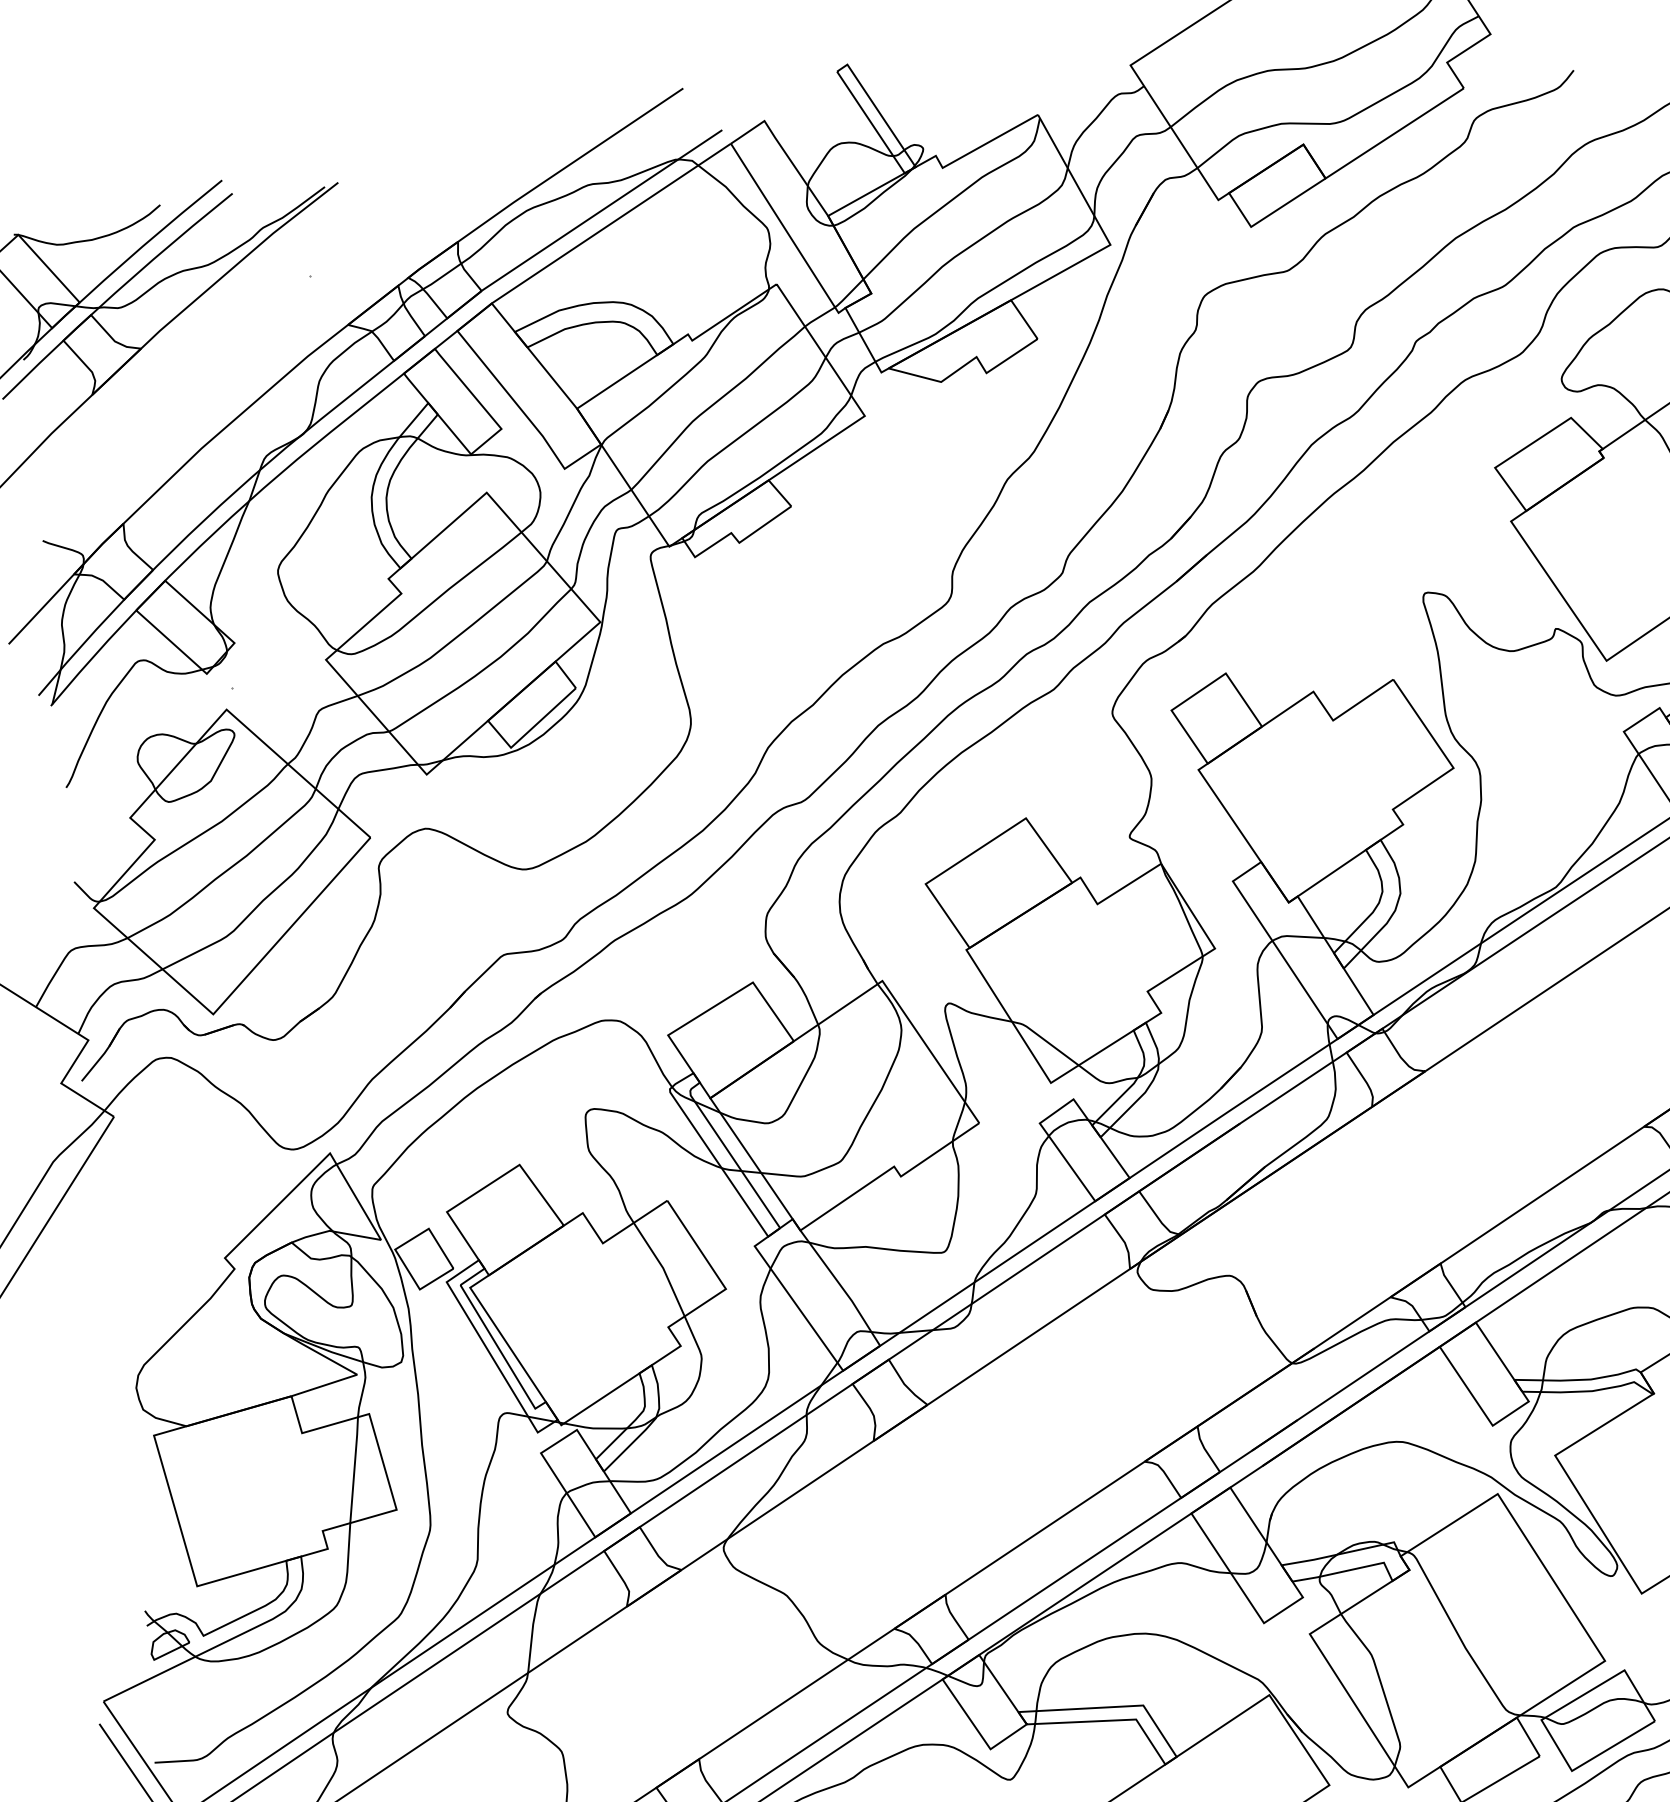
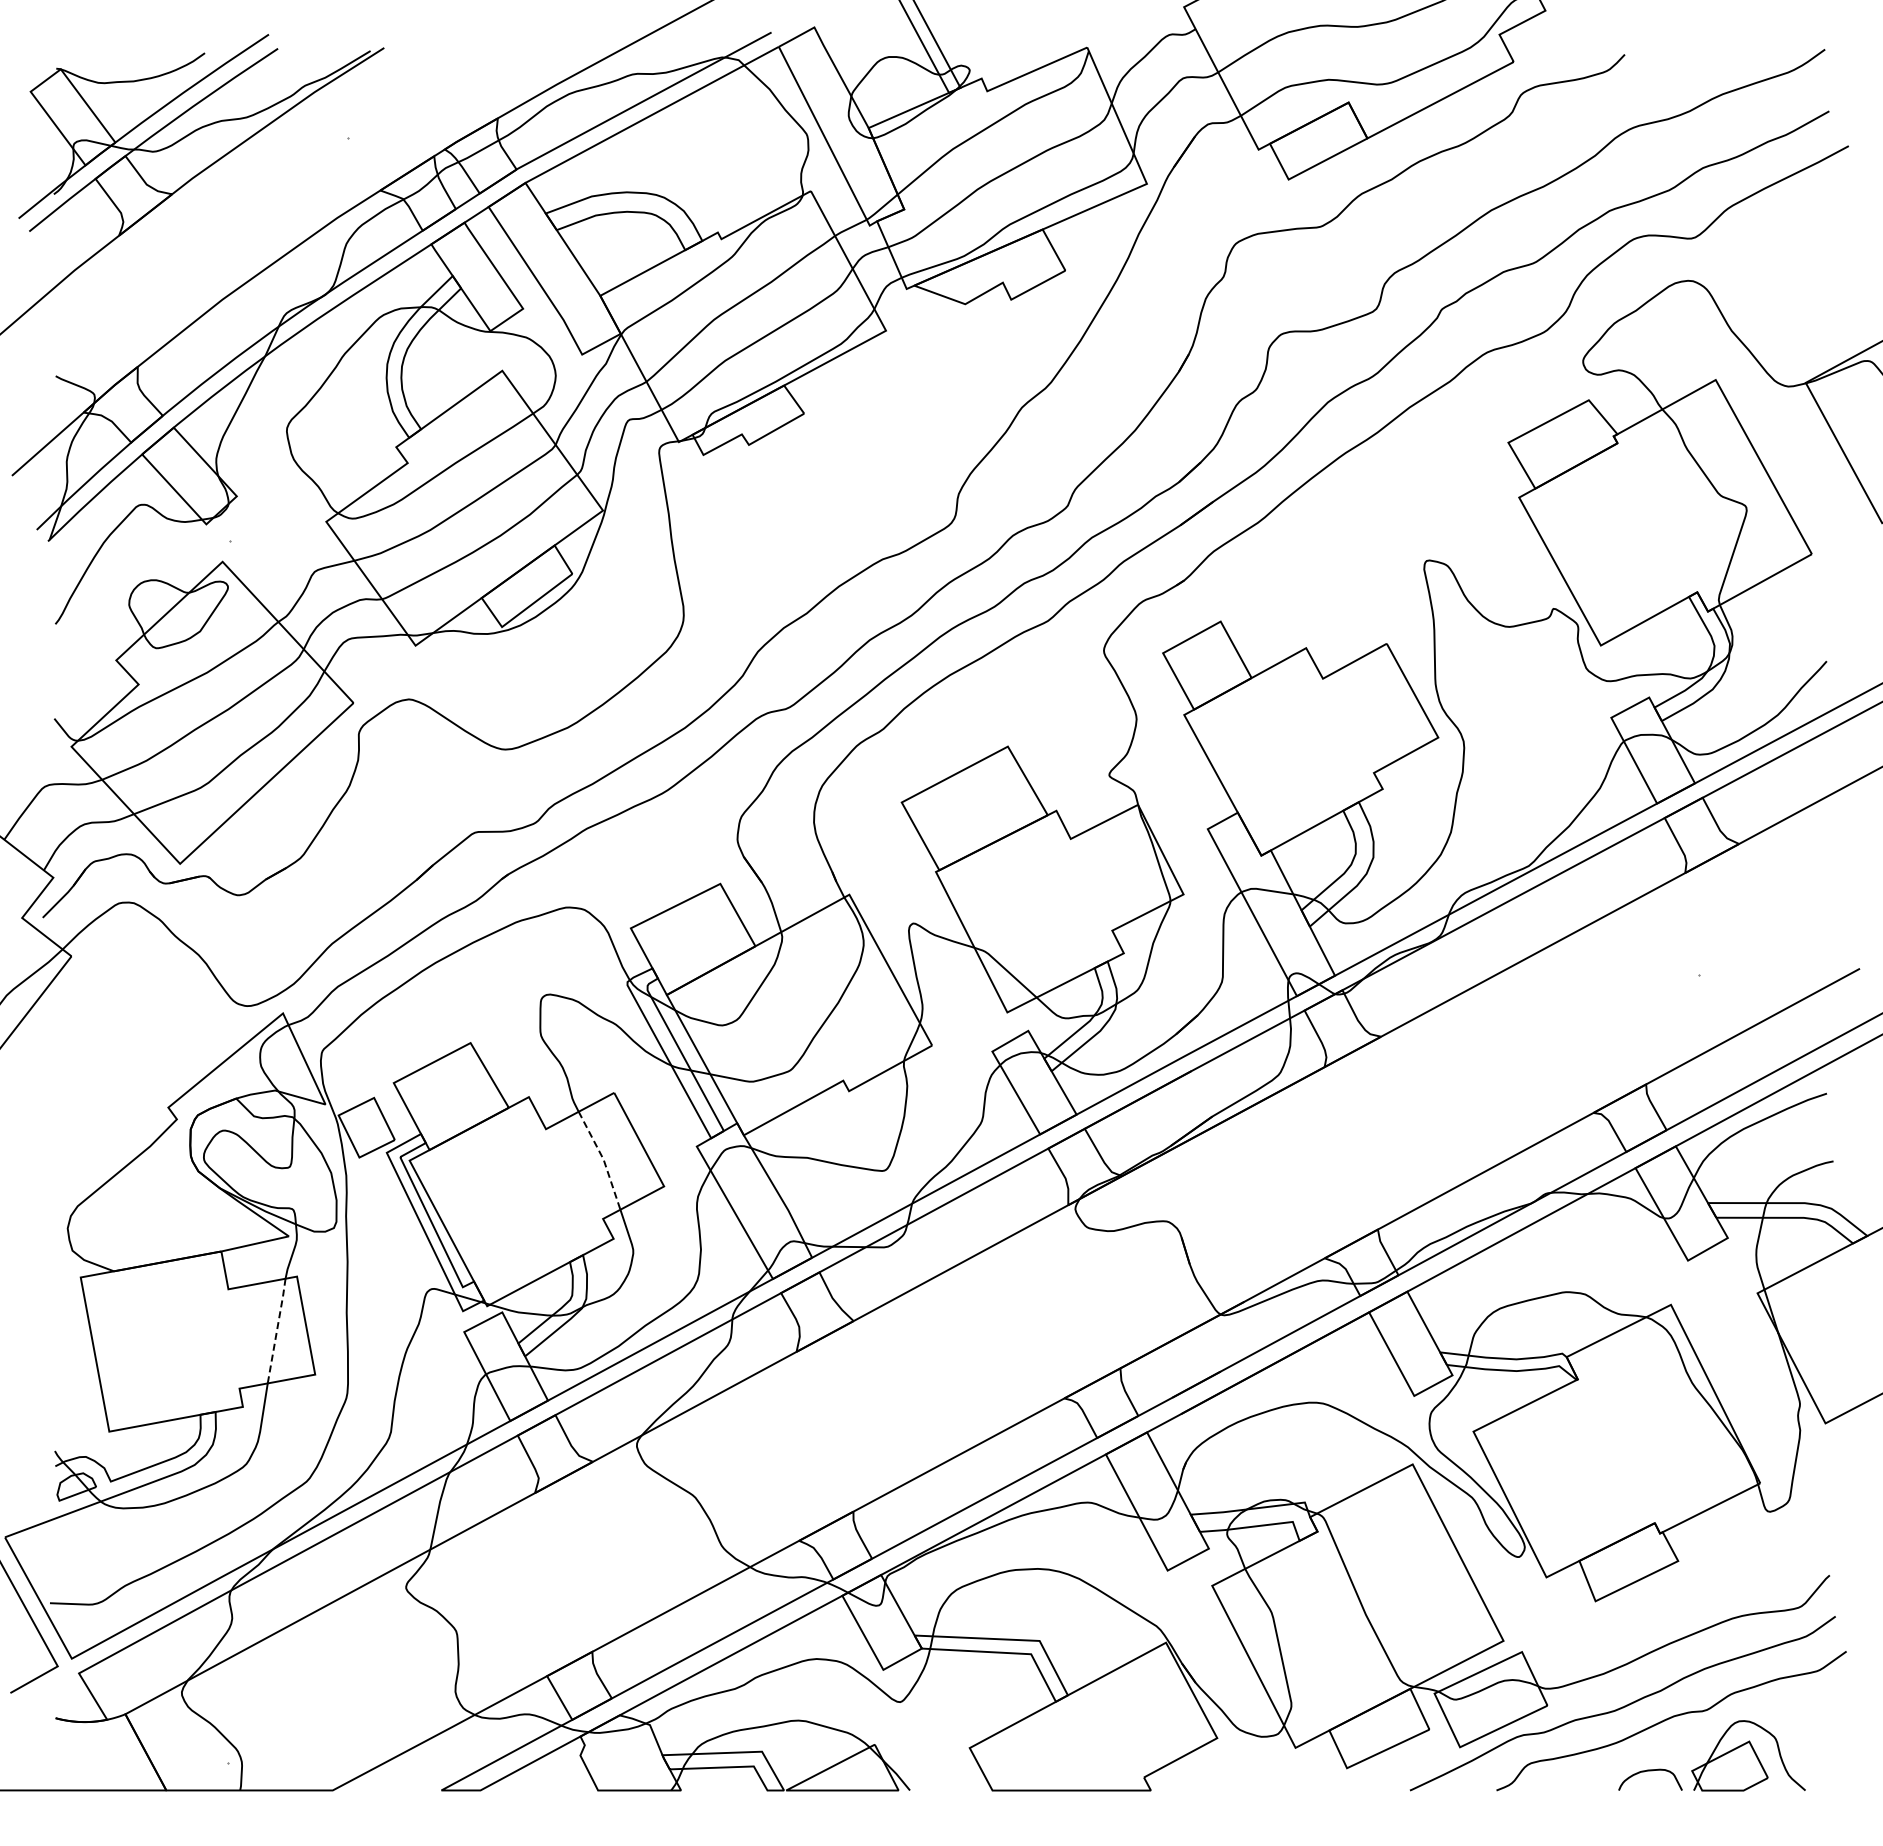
line: (663, 1268) -> (603, 1159), solid -> dashed
line: (354, 1469) -> (277, 1330), solid -> dashed

